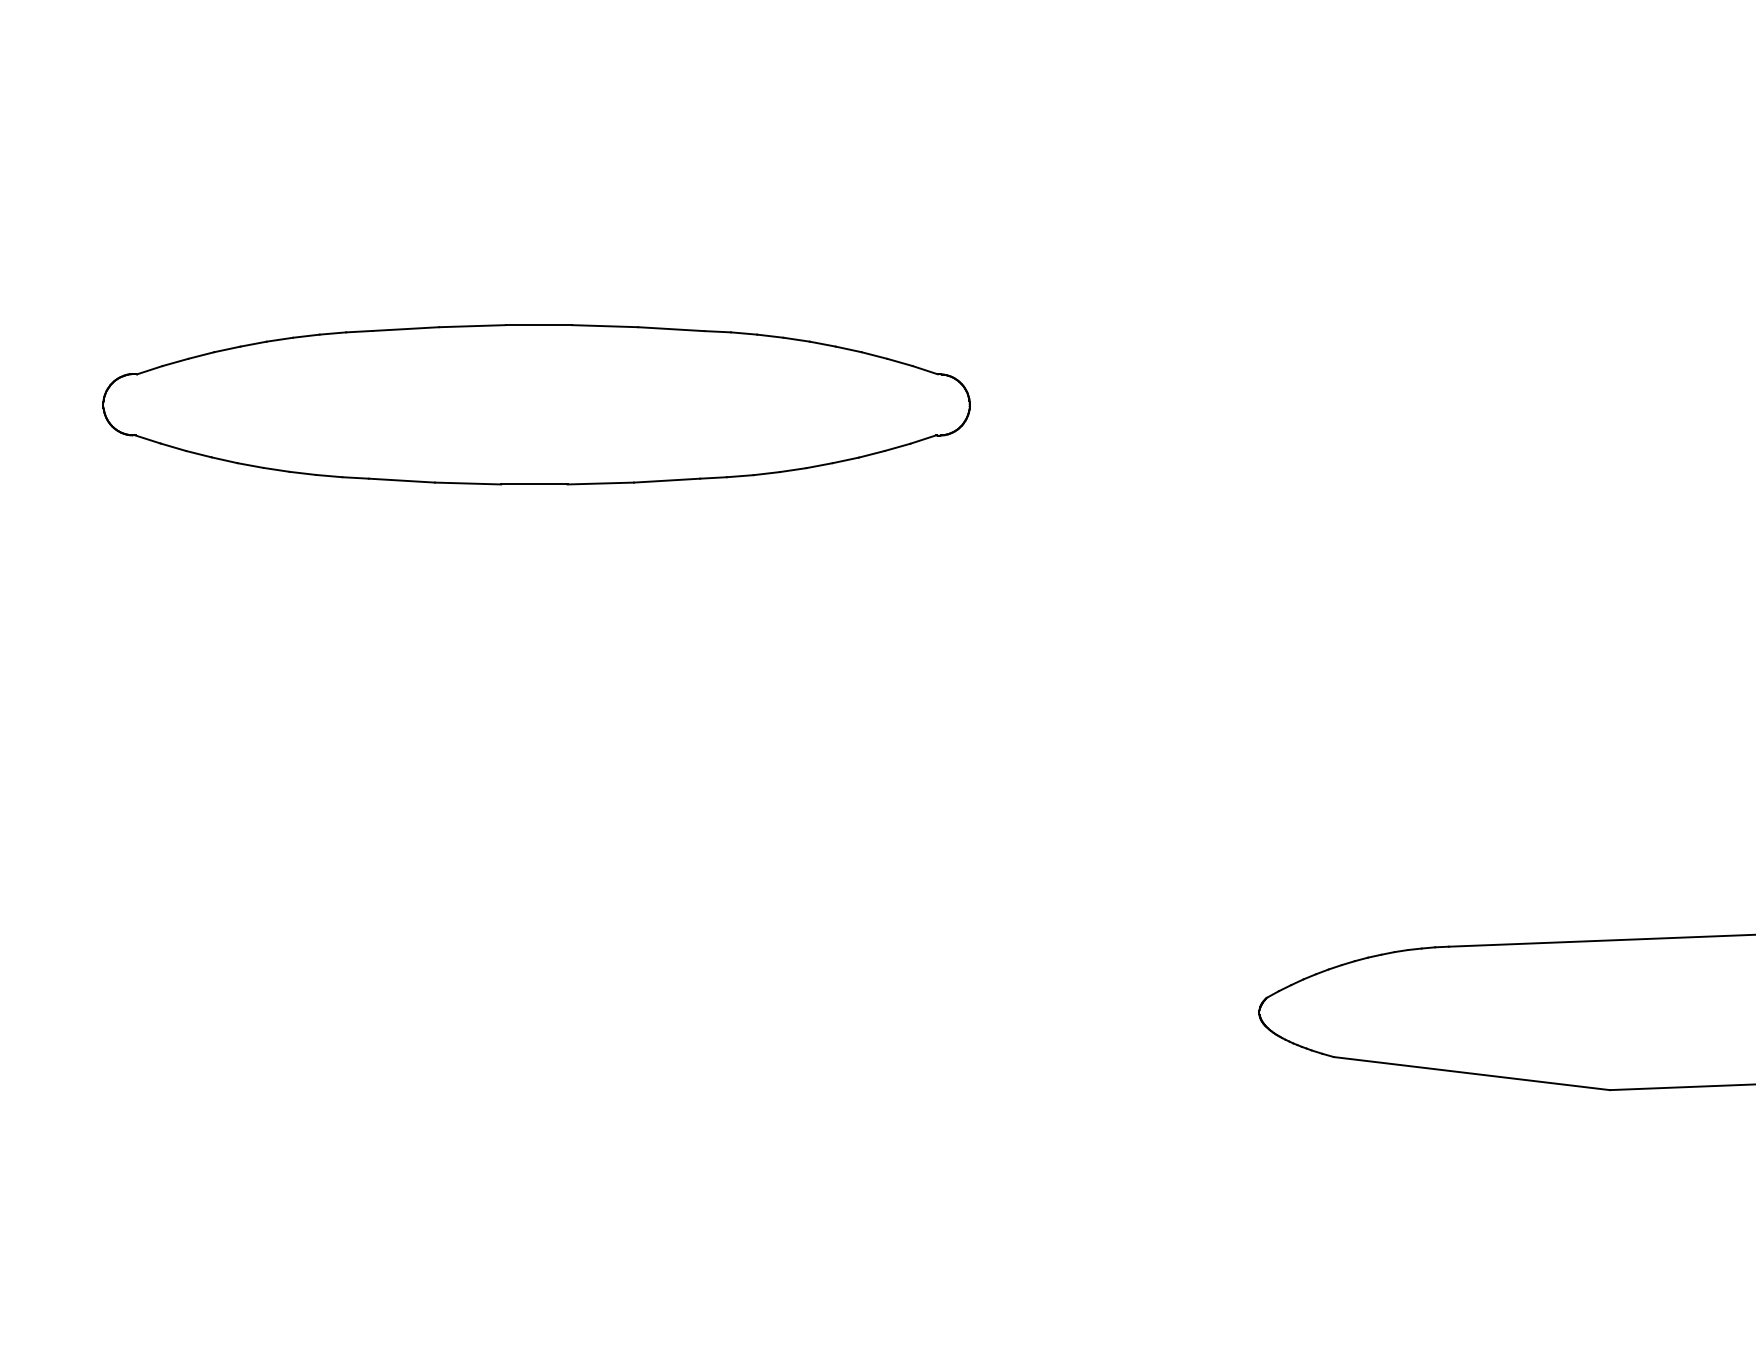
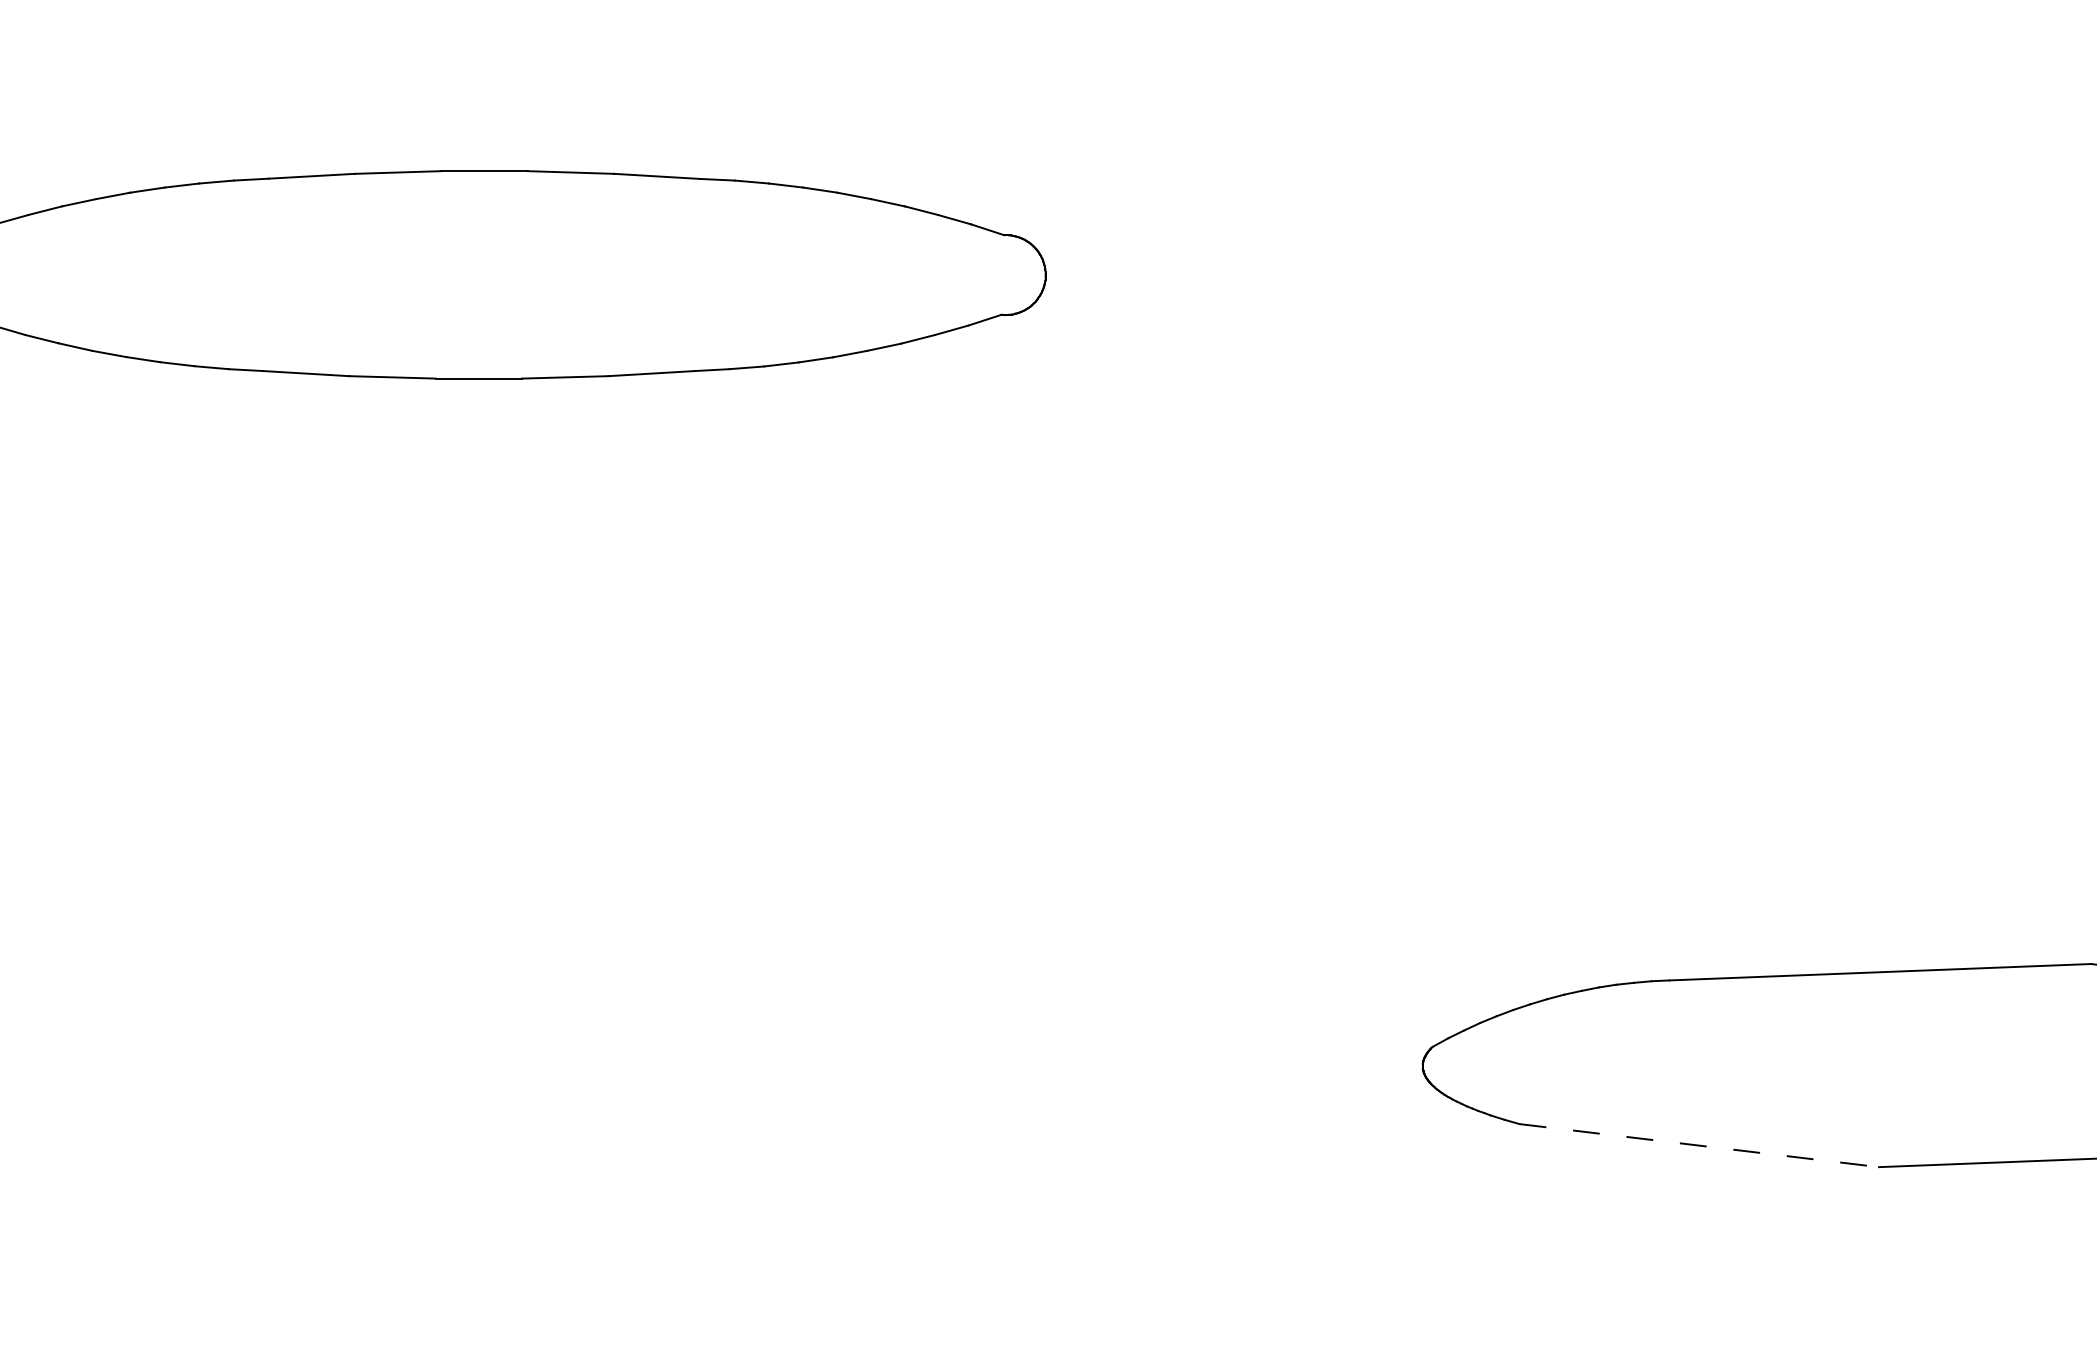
line: (1472, 1073) -> (1700, 1145), solid -> dashed

